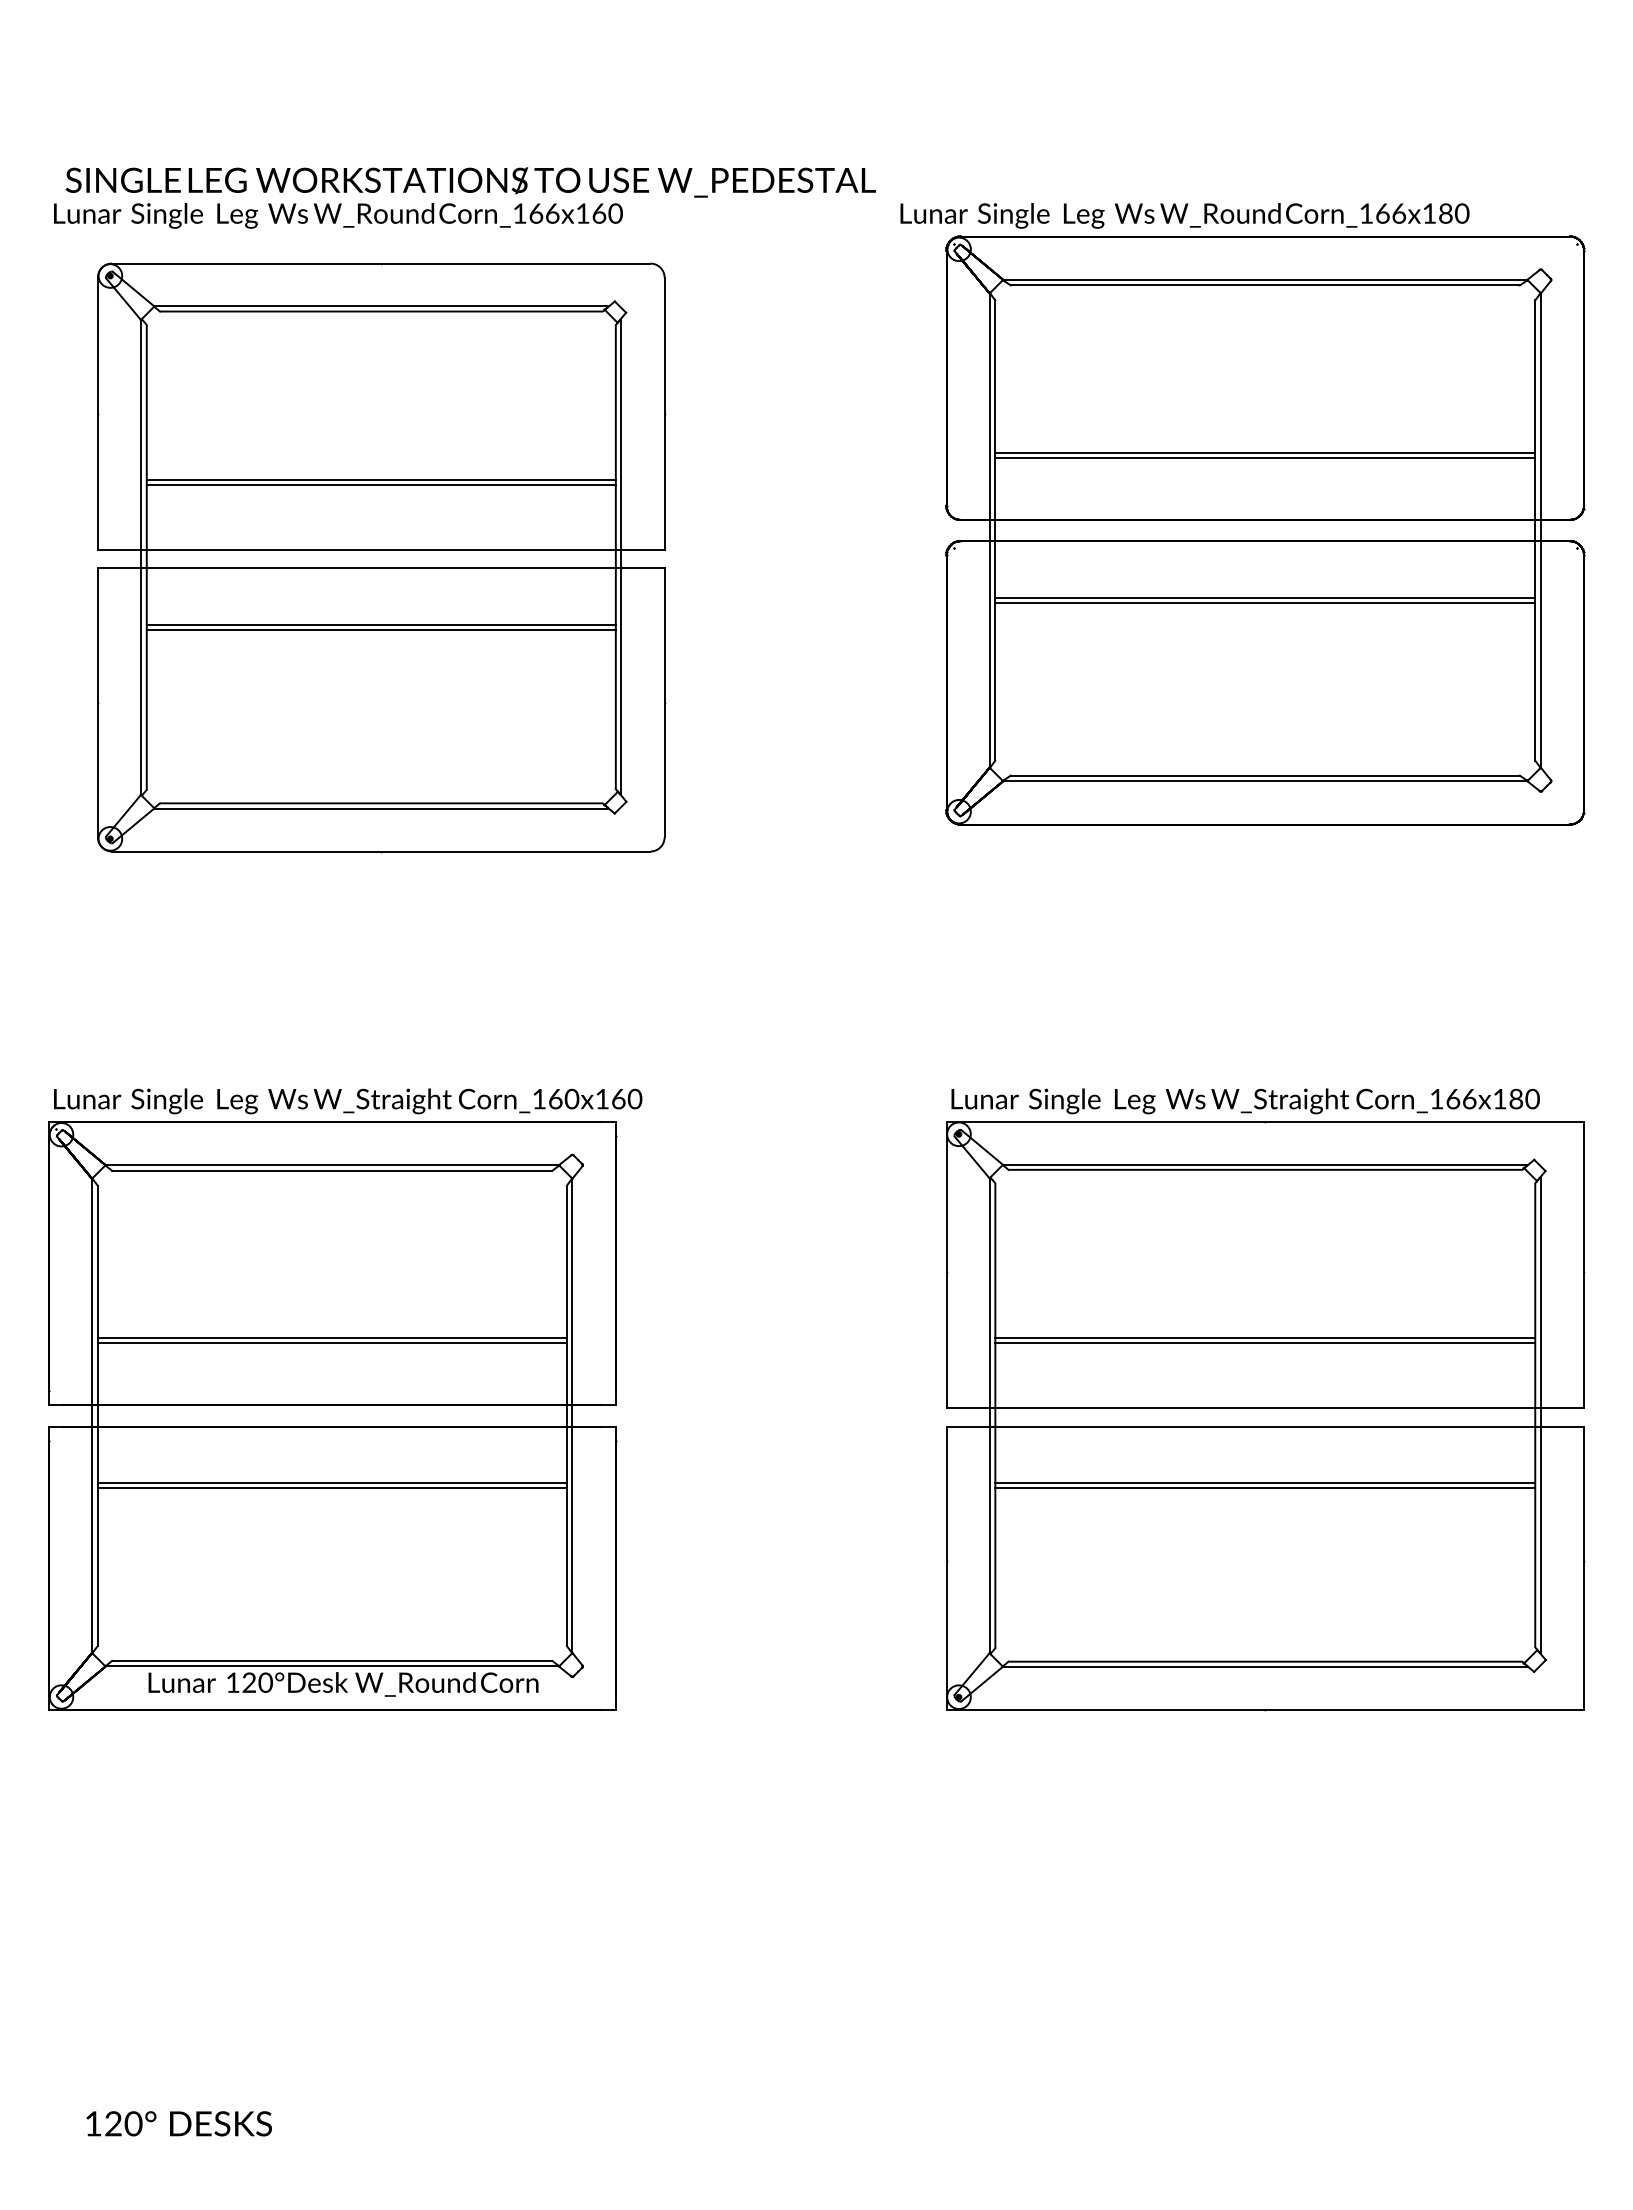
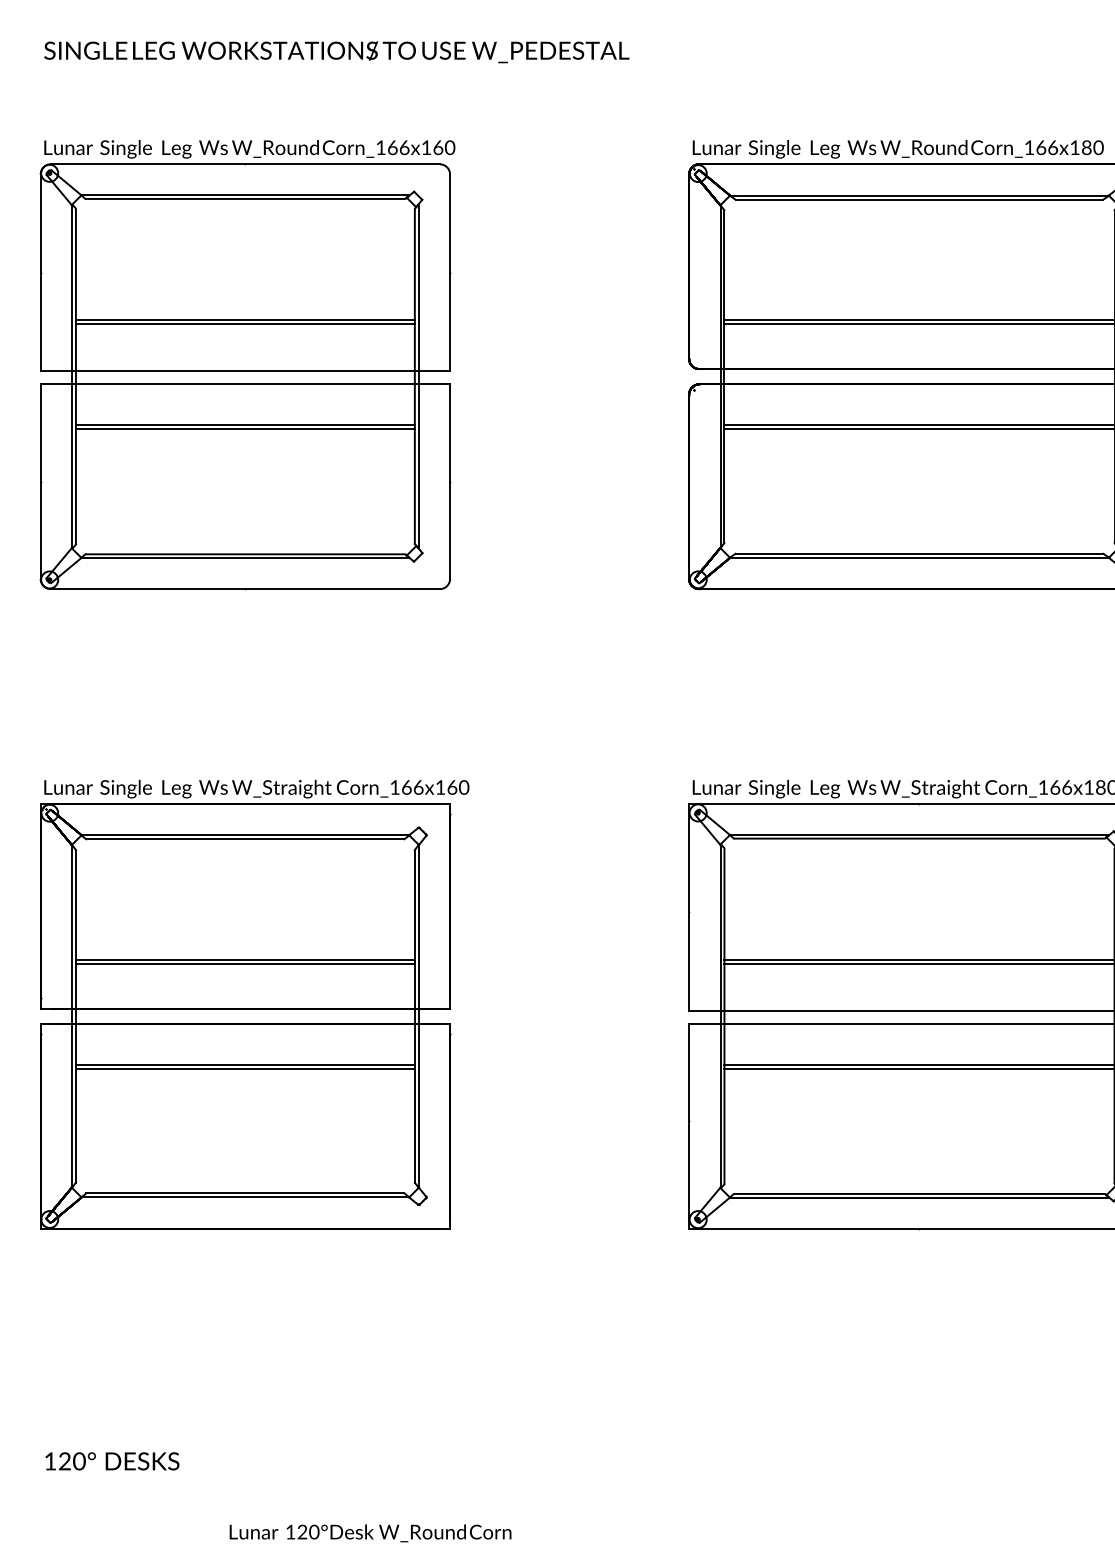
text: (470, 182) -> (336, 52), moved
text: (1184, 215) -> (897, 149), moved
part: (381, 557) -> (245, 376), moved
text: (571, 1098) -> (418, 787), Corn_160x160 -> Corn_166x160
text: (343, 1684) -> (370, 1533), moved
text: (178, 2123) -> (111, 1461), moved

